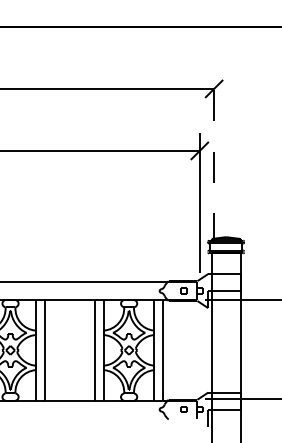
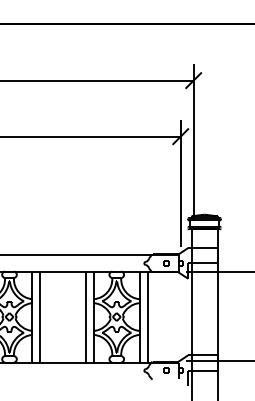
line: (213, 157) -> (193, 142), dashed -> solid

